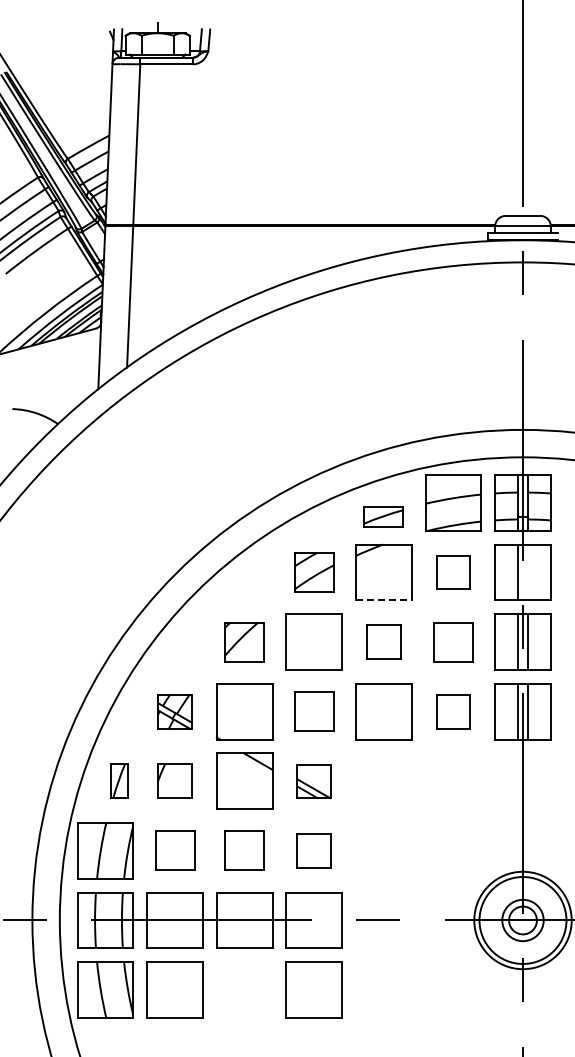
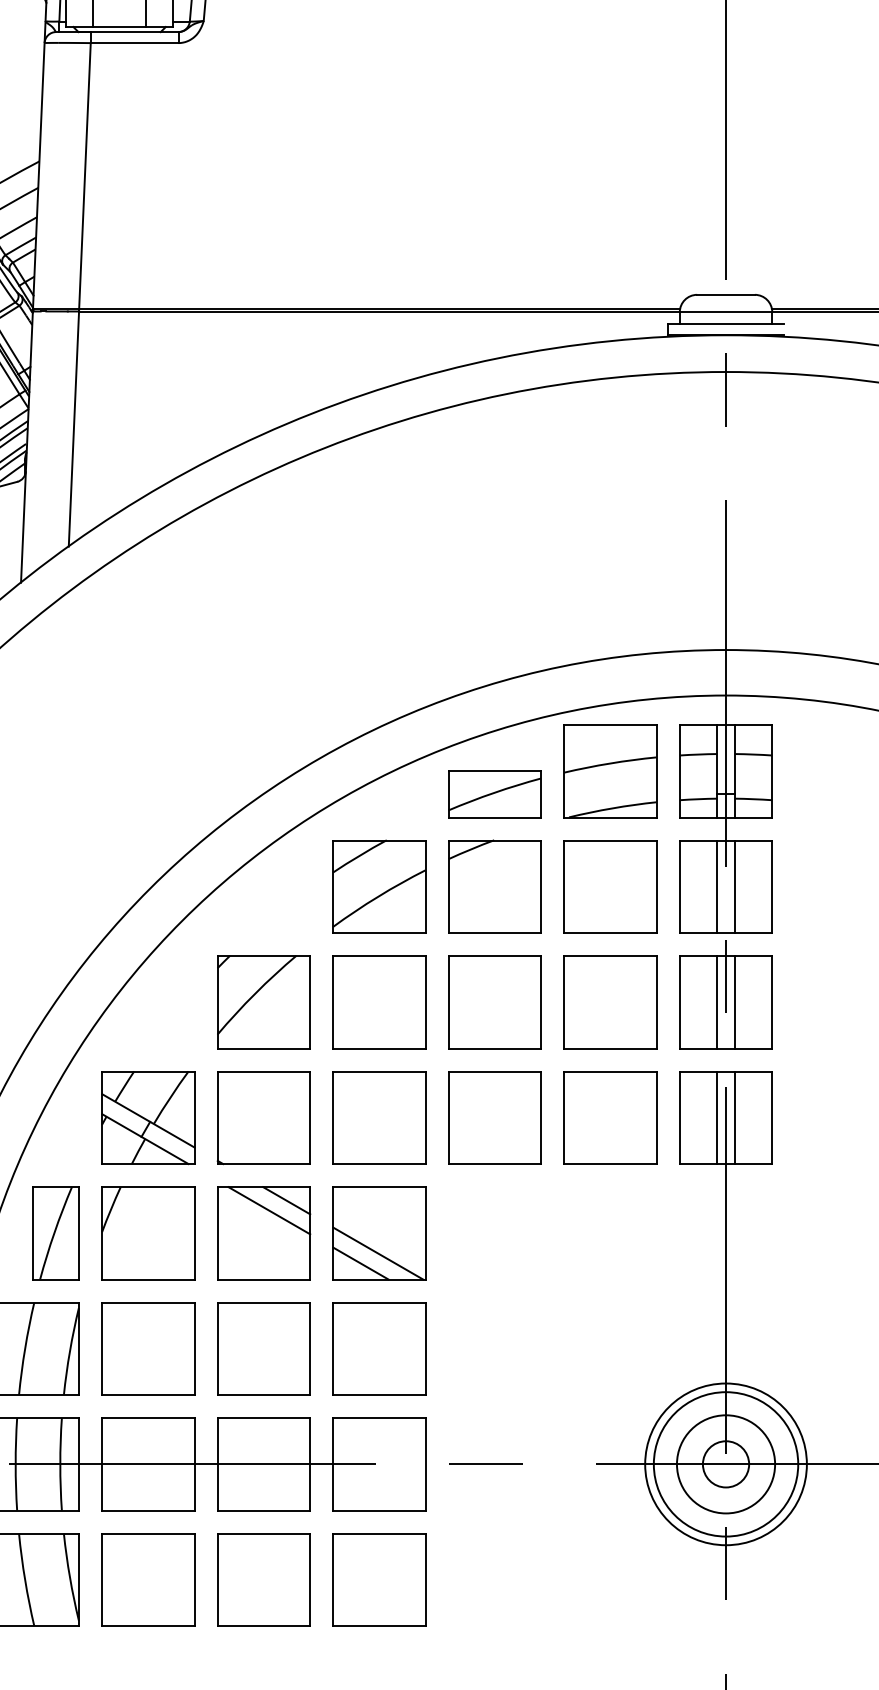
part: (383, 516) -> (494, 793), size x1.43
part: (313, 572) -> (378, 886), size x1.43
part: (453, 572) -> (610, 886), size x1.67
line: (528, 572) -> (735, 886), added
line: (383, 600) -> (494, 933), dashed -> solid
part: (244, 641) -> (263, 1001), size x1.43
part: (383, 641) -> (494, 1001), size x1.67
part: (453, 641) -> (610, 1001), size x1.43
part: (174, 711) -> (147, 1117), size x1.67
part: (313, 711) -> (378, 1117), size x1.43
part: (453, 711) -> (610, 1117), size x1.67
line: (247, 767) -> (268, 1210), added
part: (118, 780) -> (54, 1231), size x1.67
part: (174, 780) -> (147, 1231), size x1.67
part: (313, 781) -> (378, 1233), size x1.67
part: (174, 850) -> (147, 1348), size x1.43
part: (244, 850) -> (263, 1348), size x1.43
part: (313, 850) -> (378, 1348), size x1.67
circle: (522, 920) -> (725, 1464), size x1.43
part: (244, 989) -> (263, 1578), added

